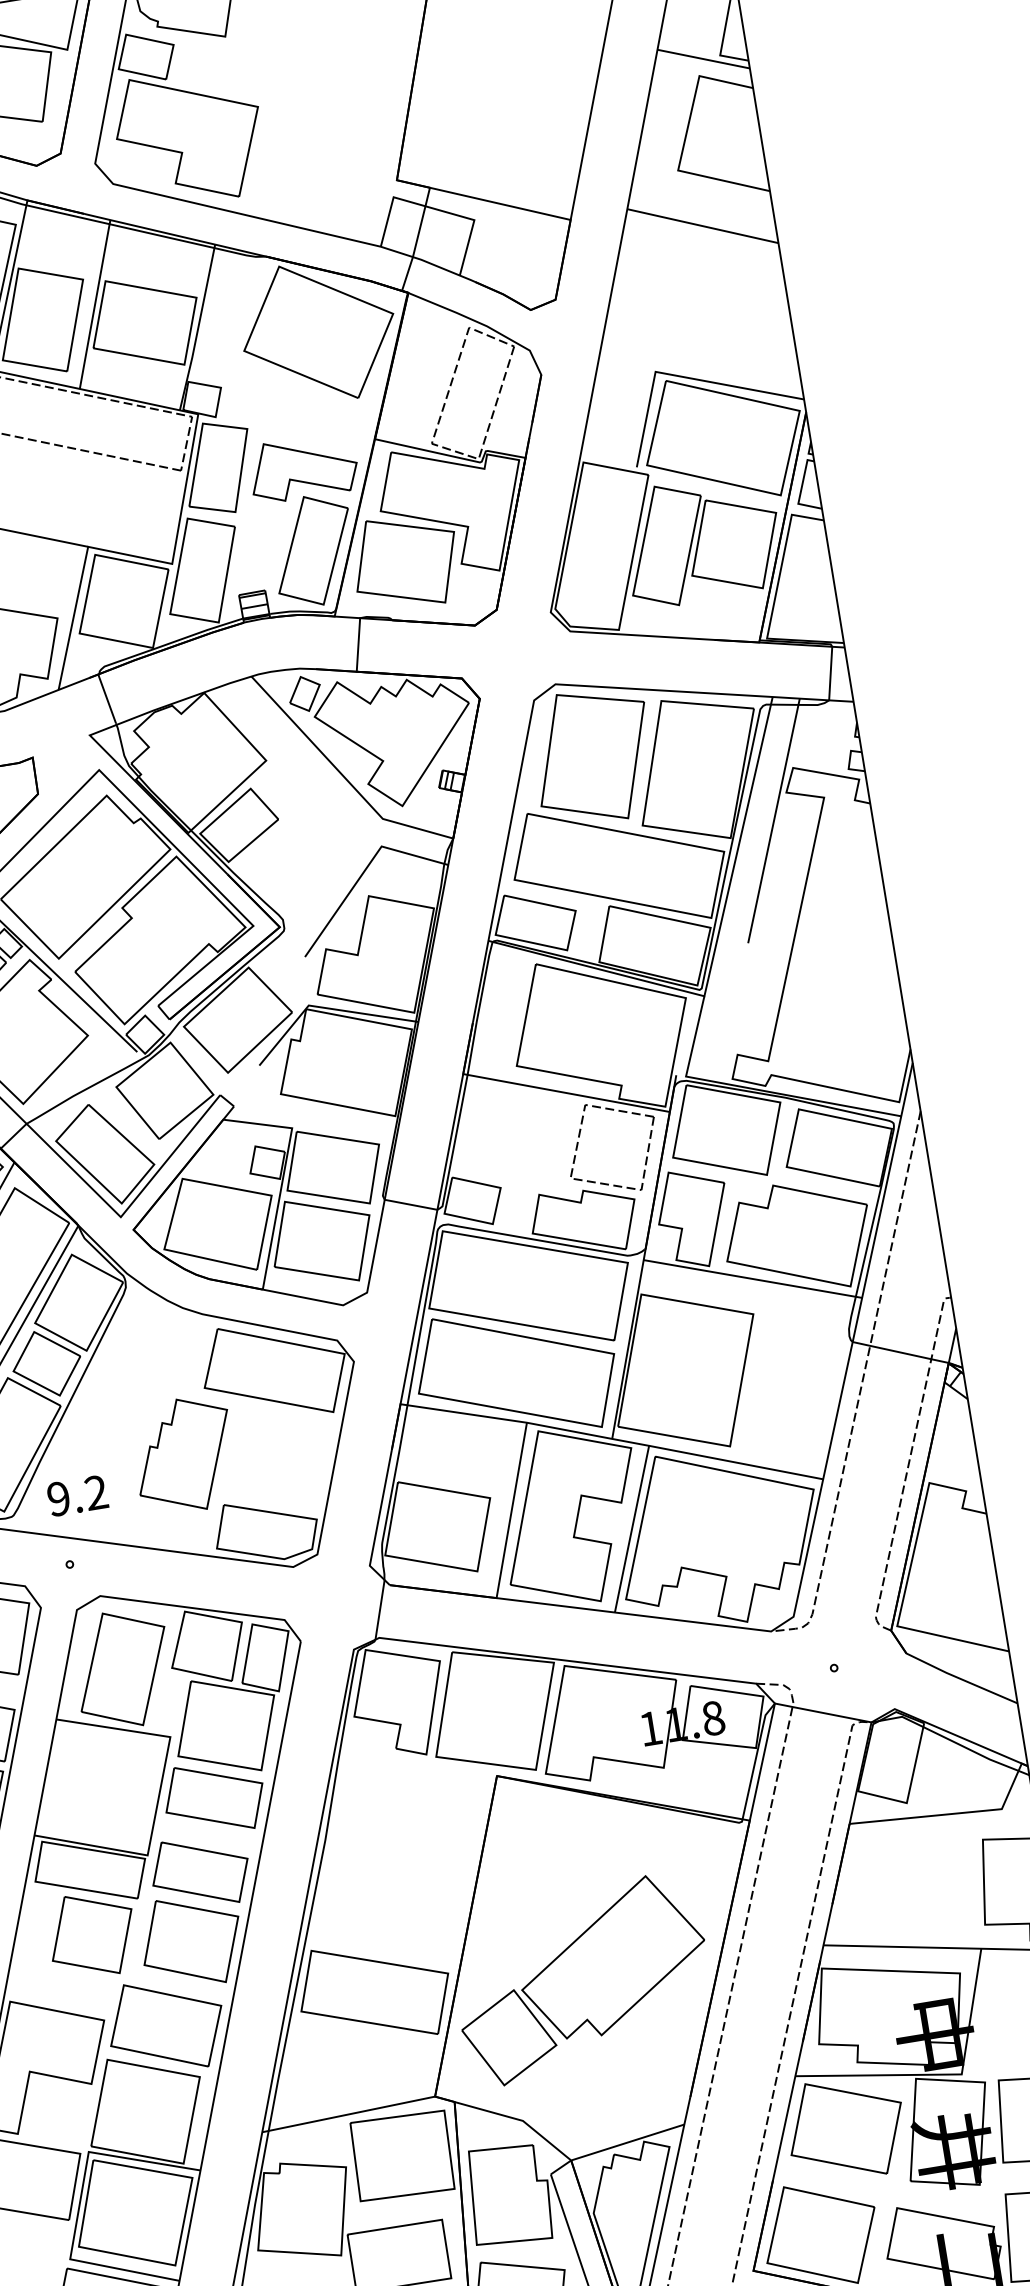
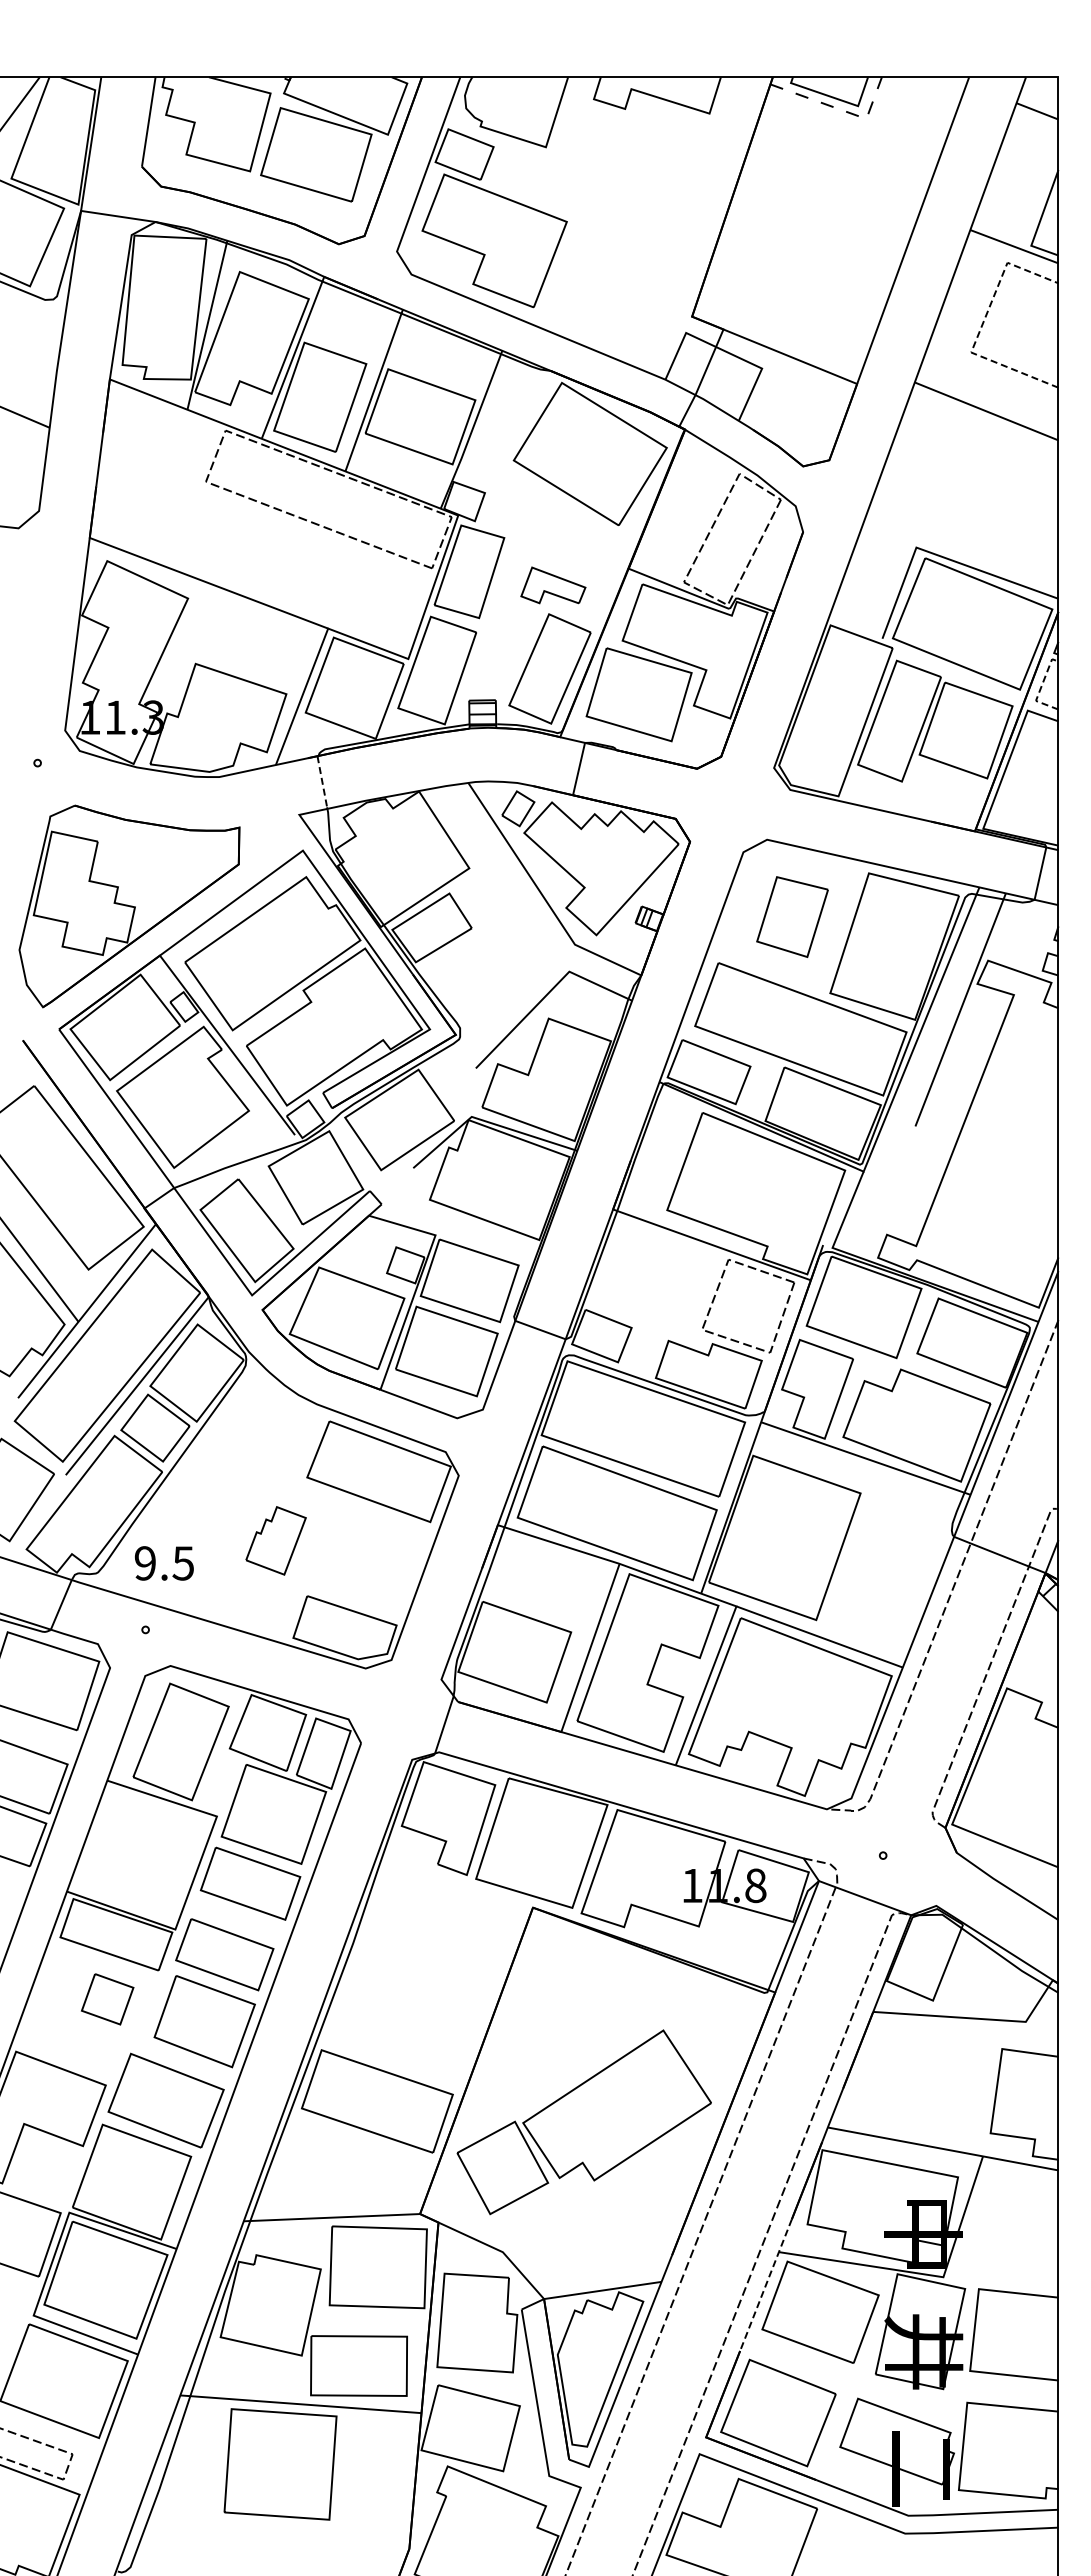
line: (684, 142) -> (982, 325), solid -> dashed
part: (303, 467) -> (553, 585), size x0.6
line: (800, 489) -> (1040, 687), solid -> dashed
line: (107, 698) -> (322, 781), solid -> dashed
part: (592, 755) -> (792, 916), size x0.6
part: (183, 1455) -> (275, 1540), size x0.6
text: (95, 1493) -> (182, 1563), 9.2 -> 9.5
part: (91, 1935) -> (107, 1999), size x0.6
line: (788, 2110) -> (766, 2284), solid -> dashed

